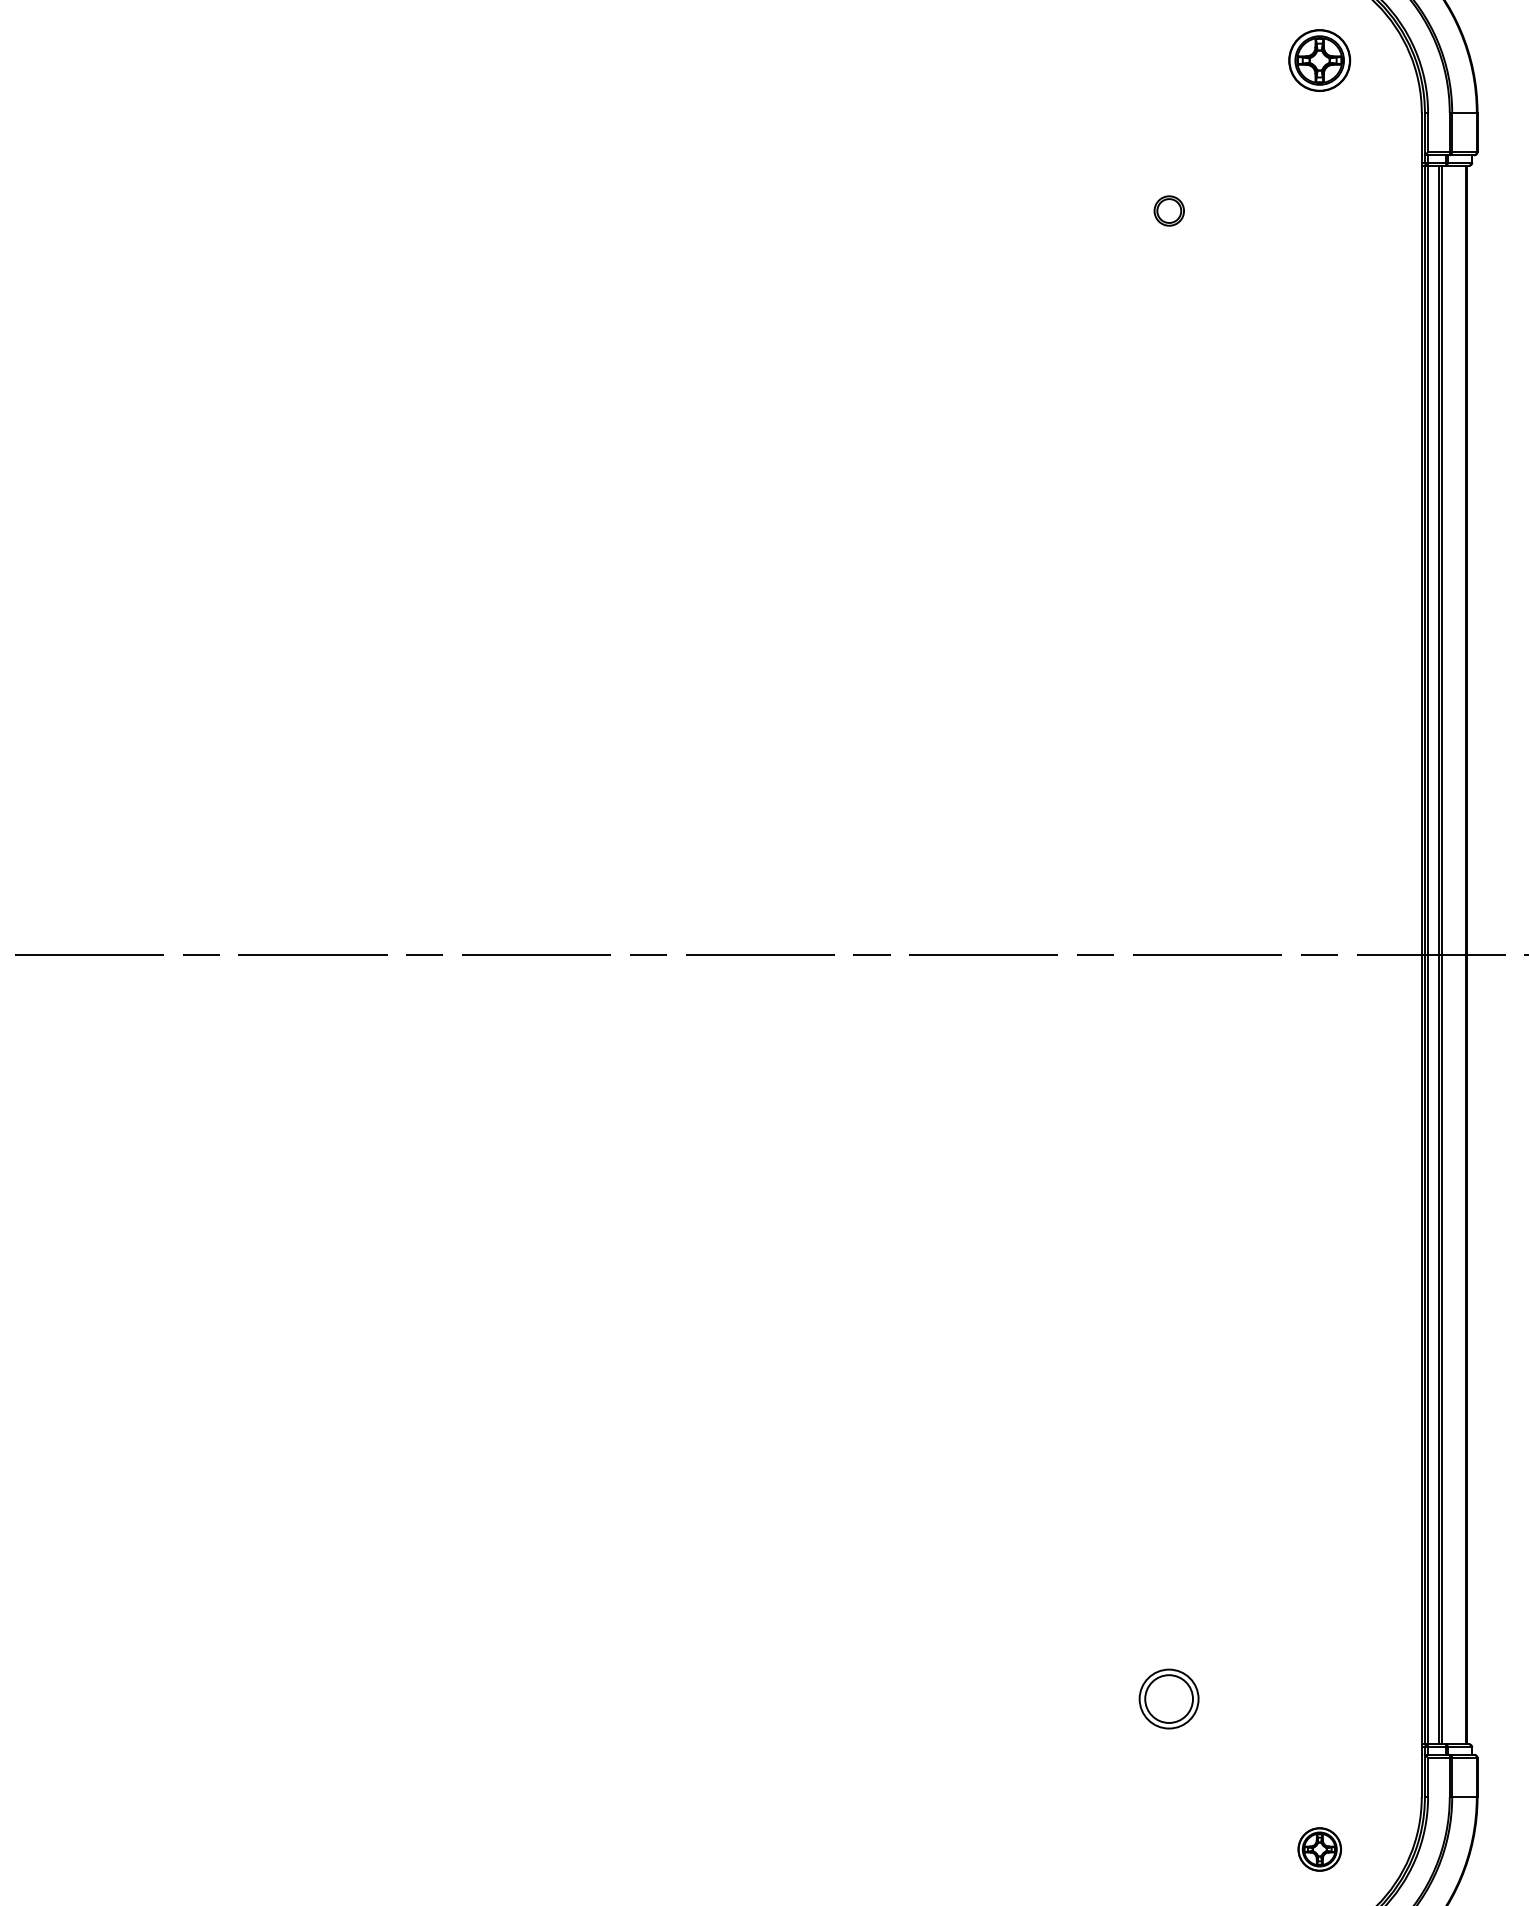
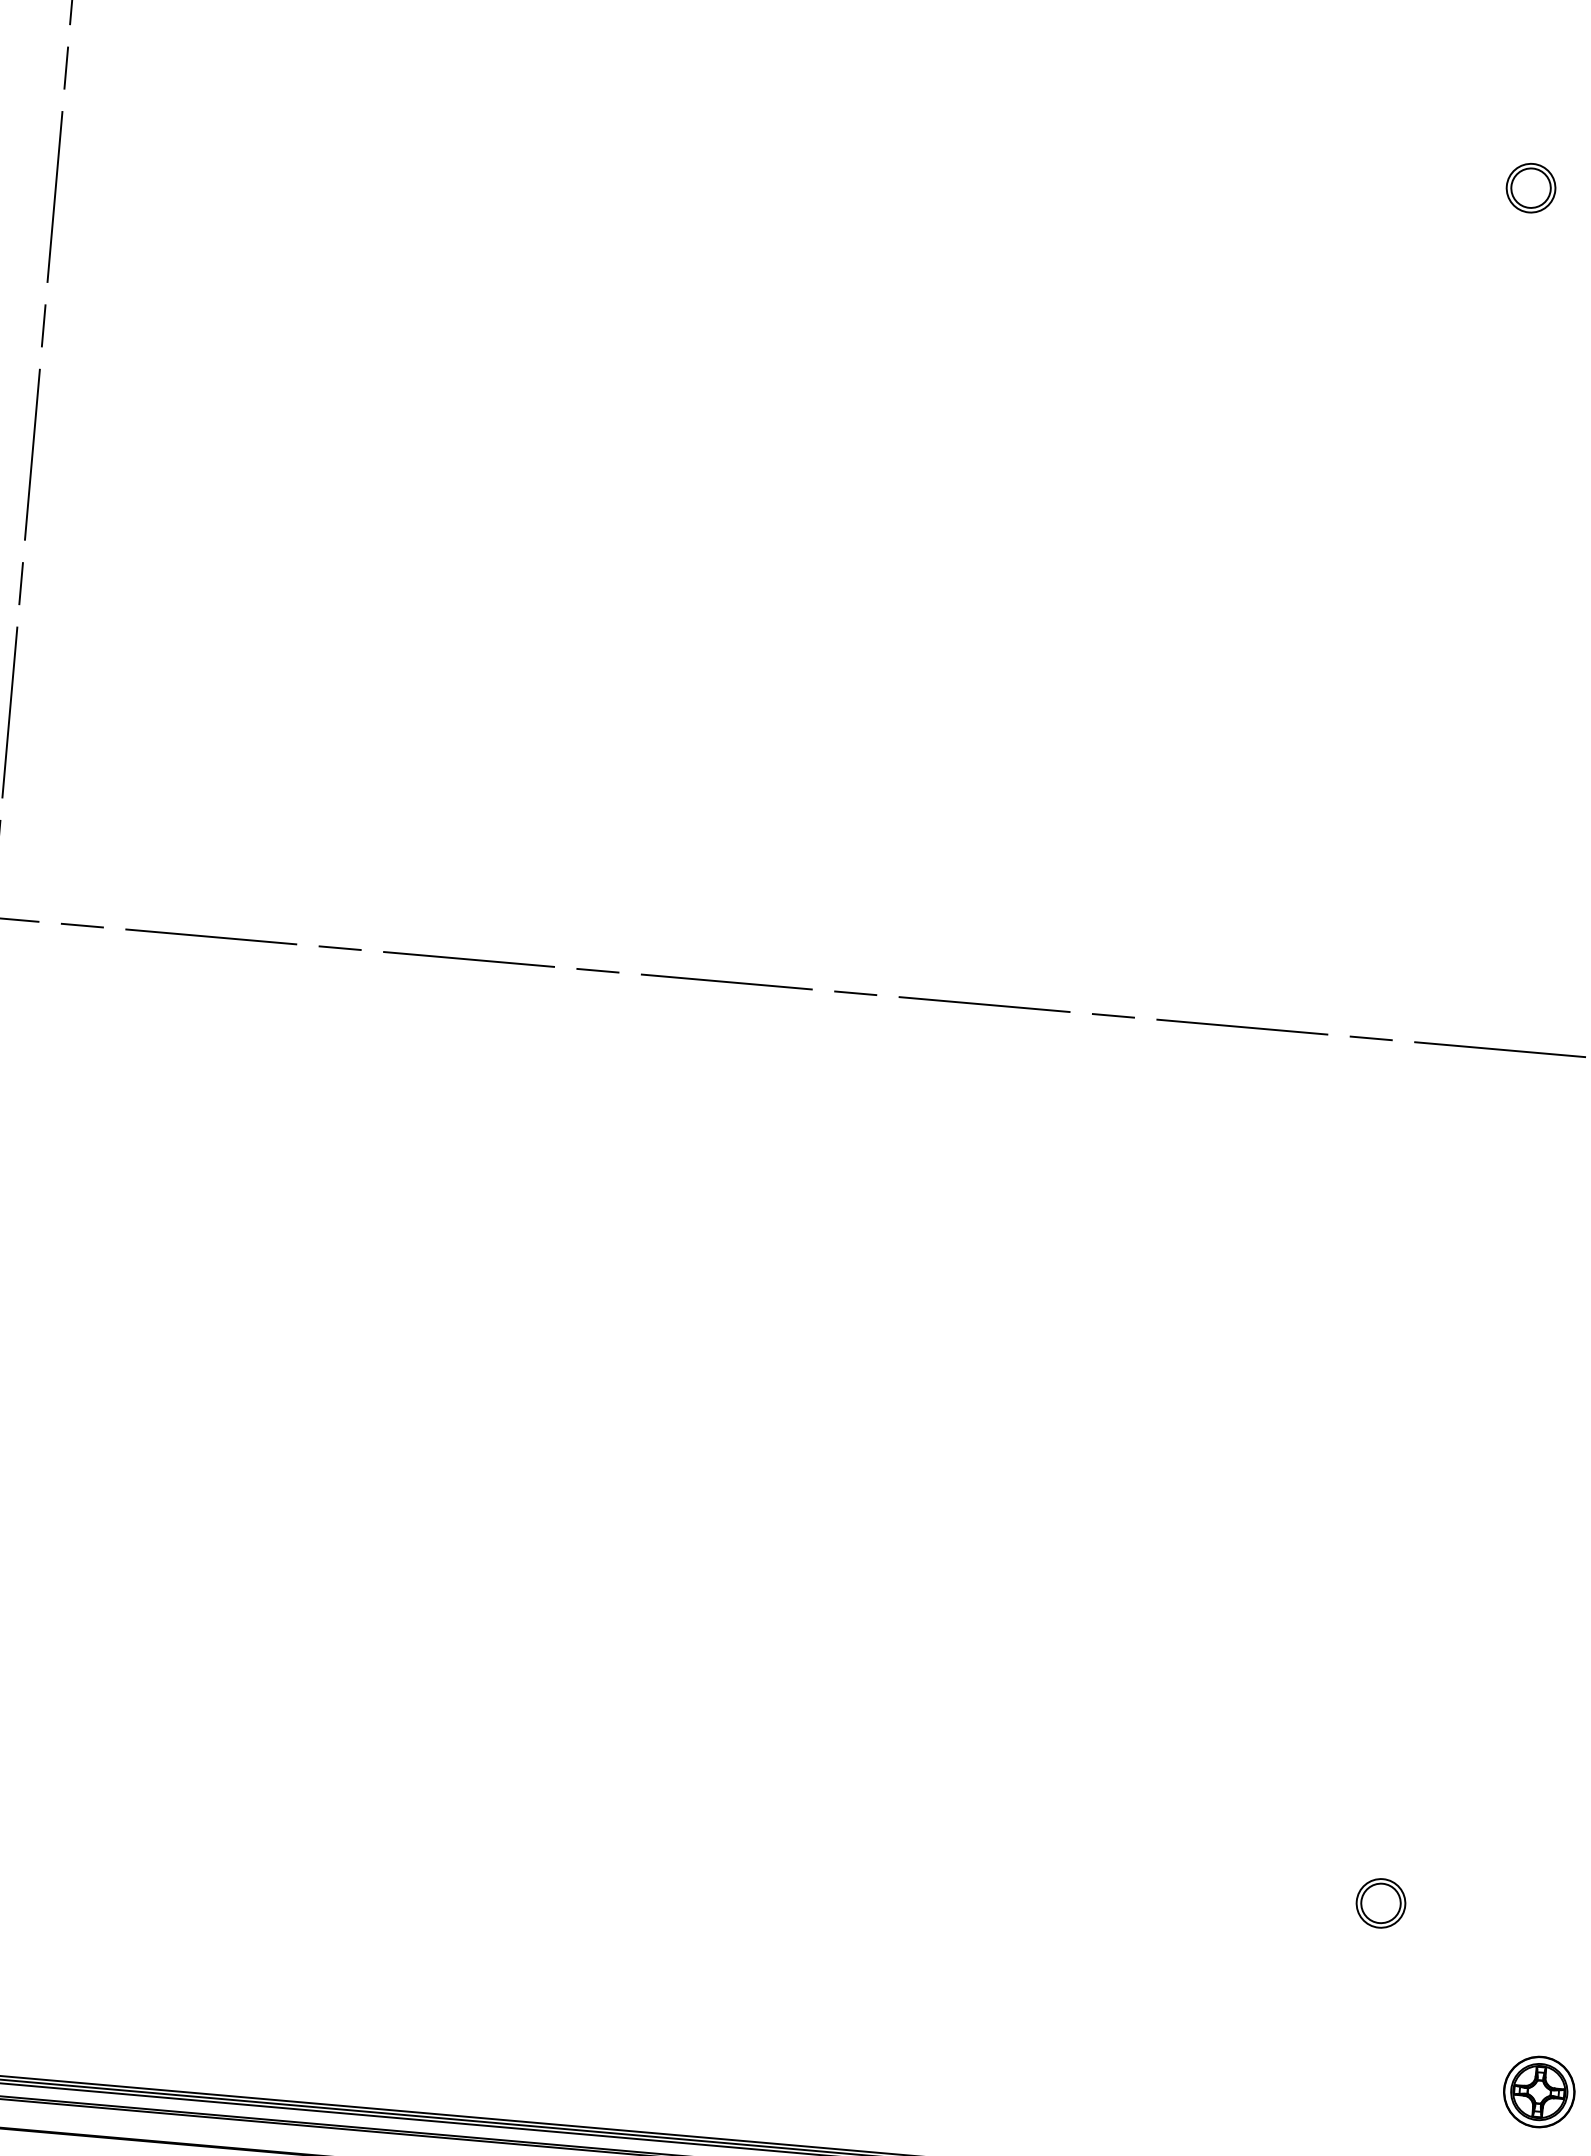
part: (1169, 210) -> (1531, 187), size x1.43
part: (1169, 1698) -> (1381, 1902), size x0.71
part: (1319, 1849) -> (1539, 2091), size x1.43

